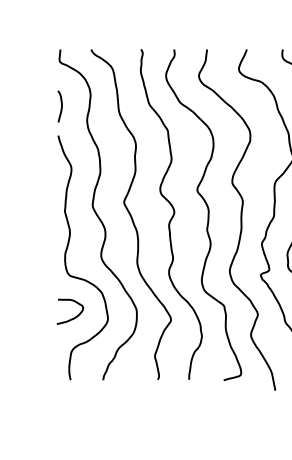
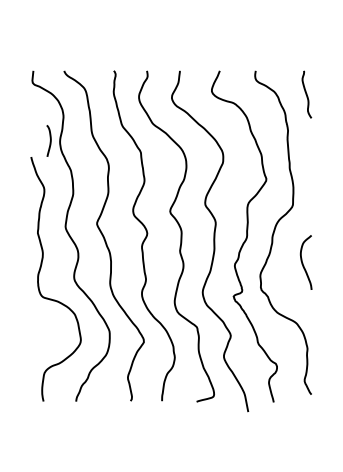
curve: (60, 107) -> (49, 141), moved
curve: (72, 318) -> (45, 339), removed

